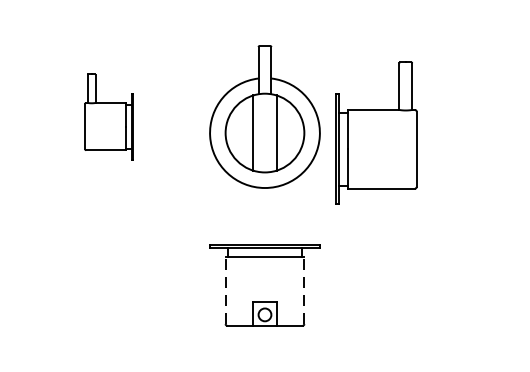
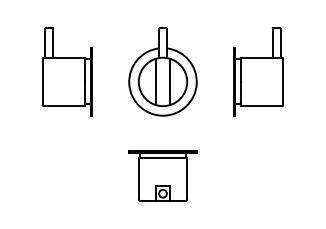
part: (108, 116) -> (66, 71), size x1.67
part: (376, 132) -> (258, 71), moved
line: (225, 290) -> (138, 178), dashed -> solid
line: (304, 290) -> (187, 178), dashed -> solid

